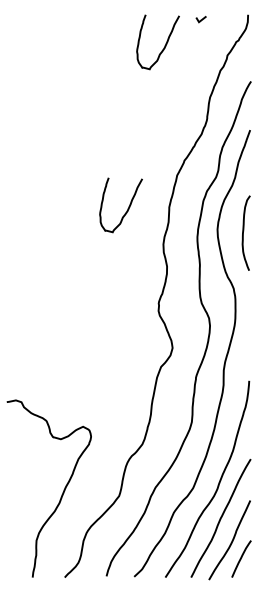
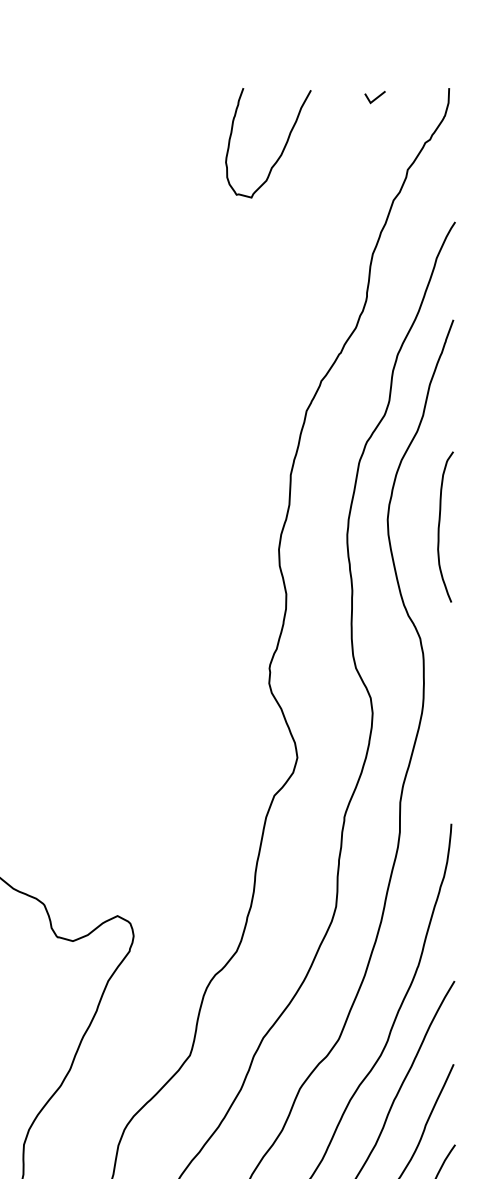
line: (200, 19) -> (373, 97), moved
curve: (127, 208) -> (206, 477), removed

